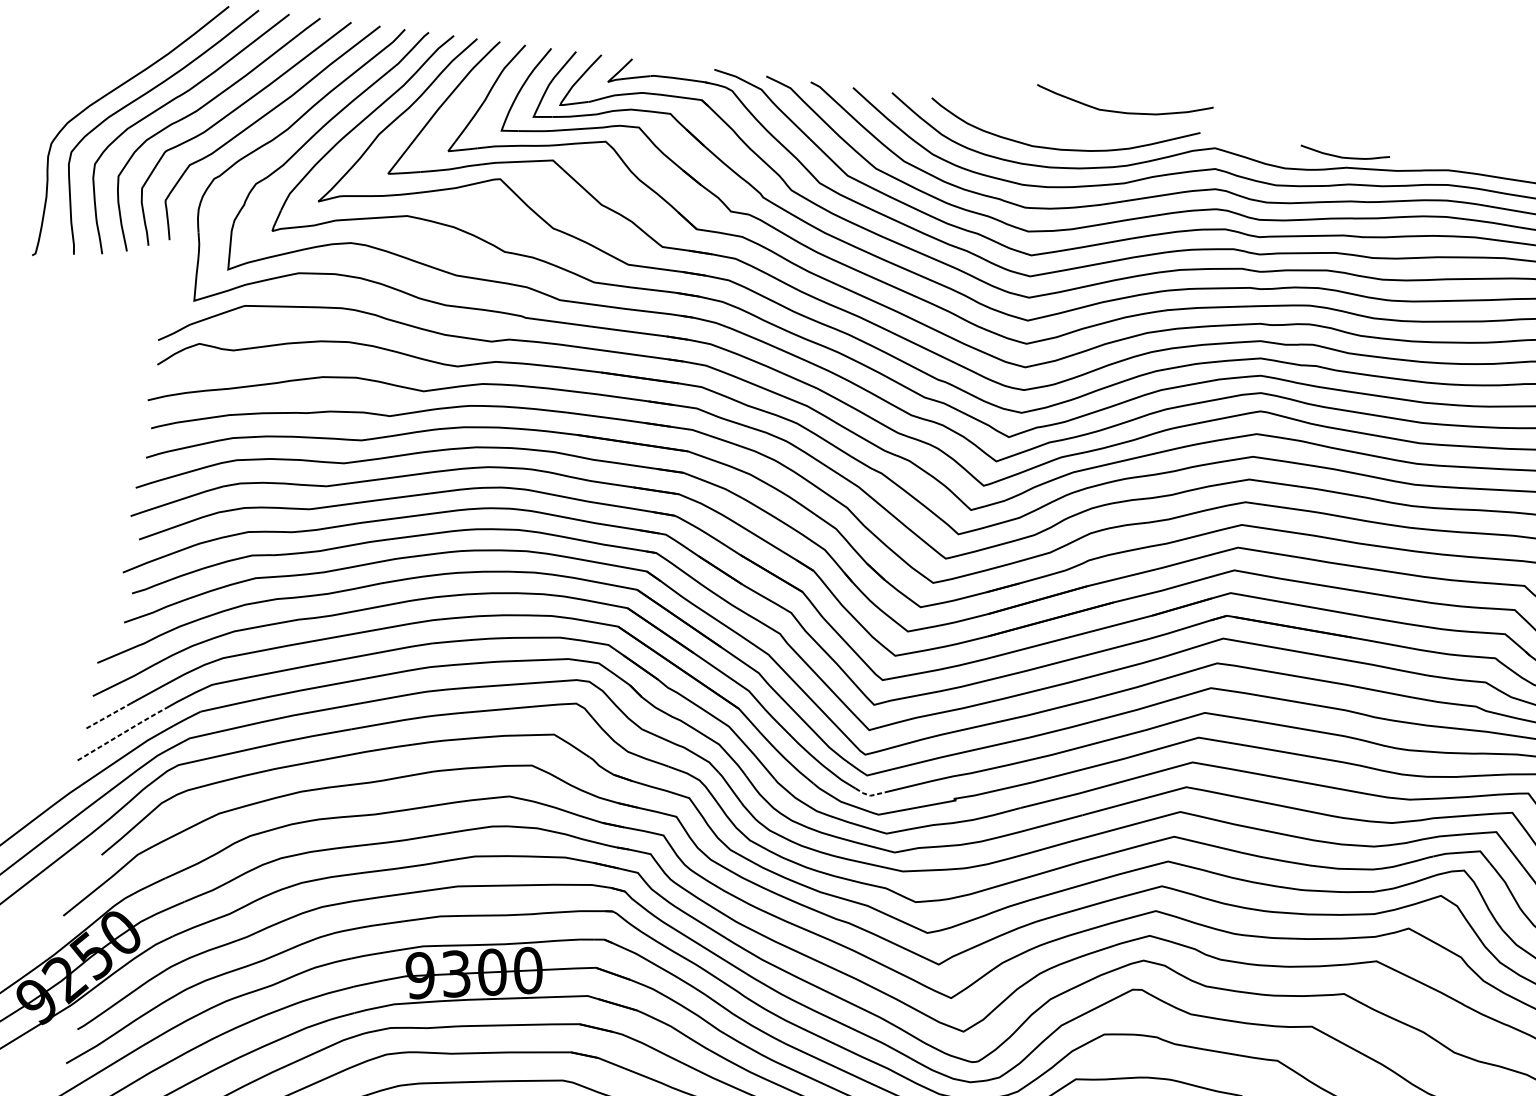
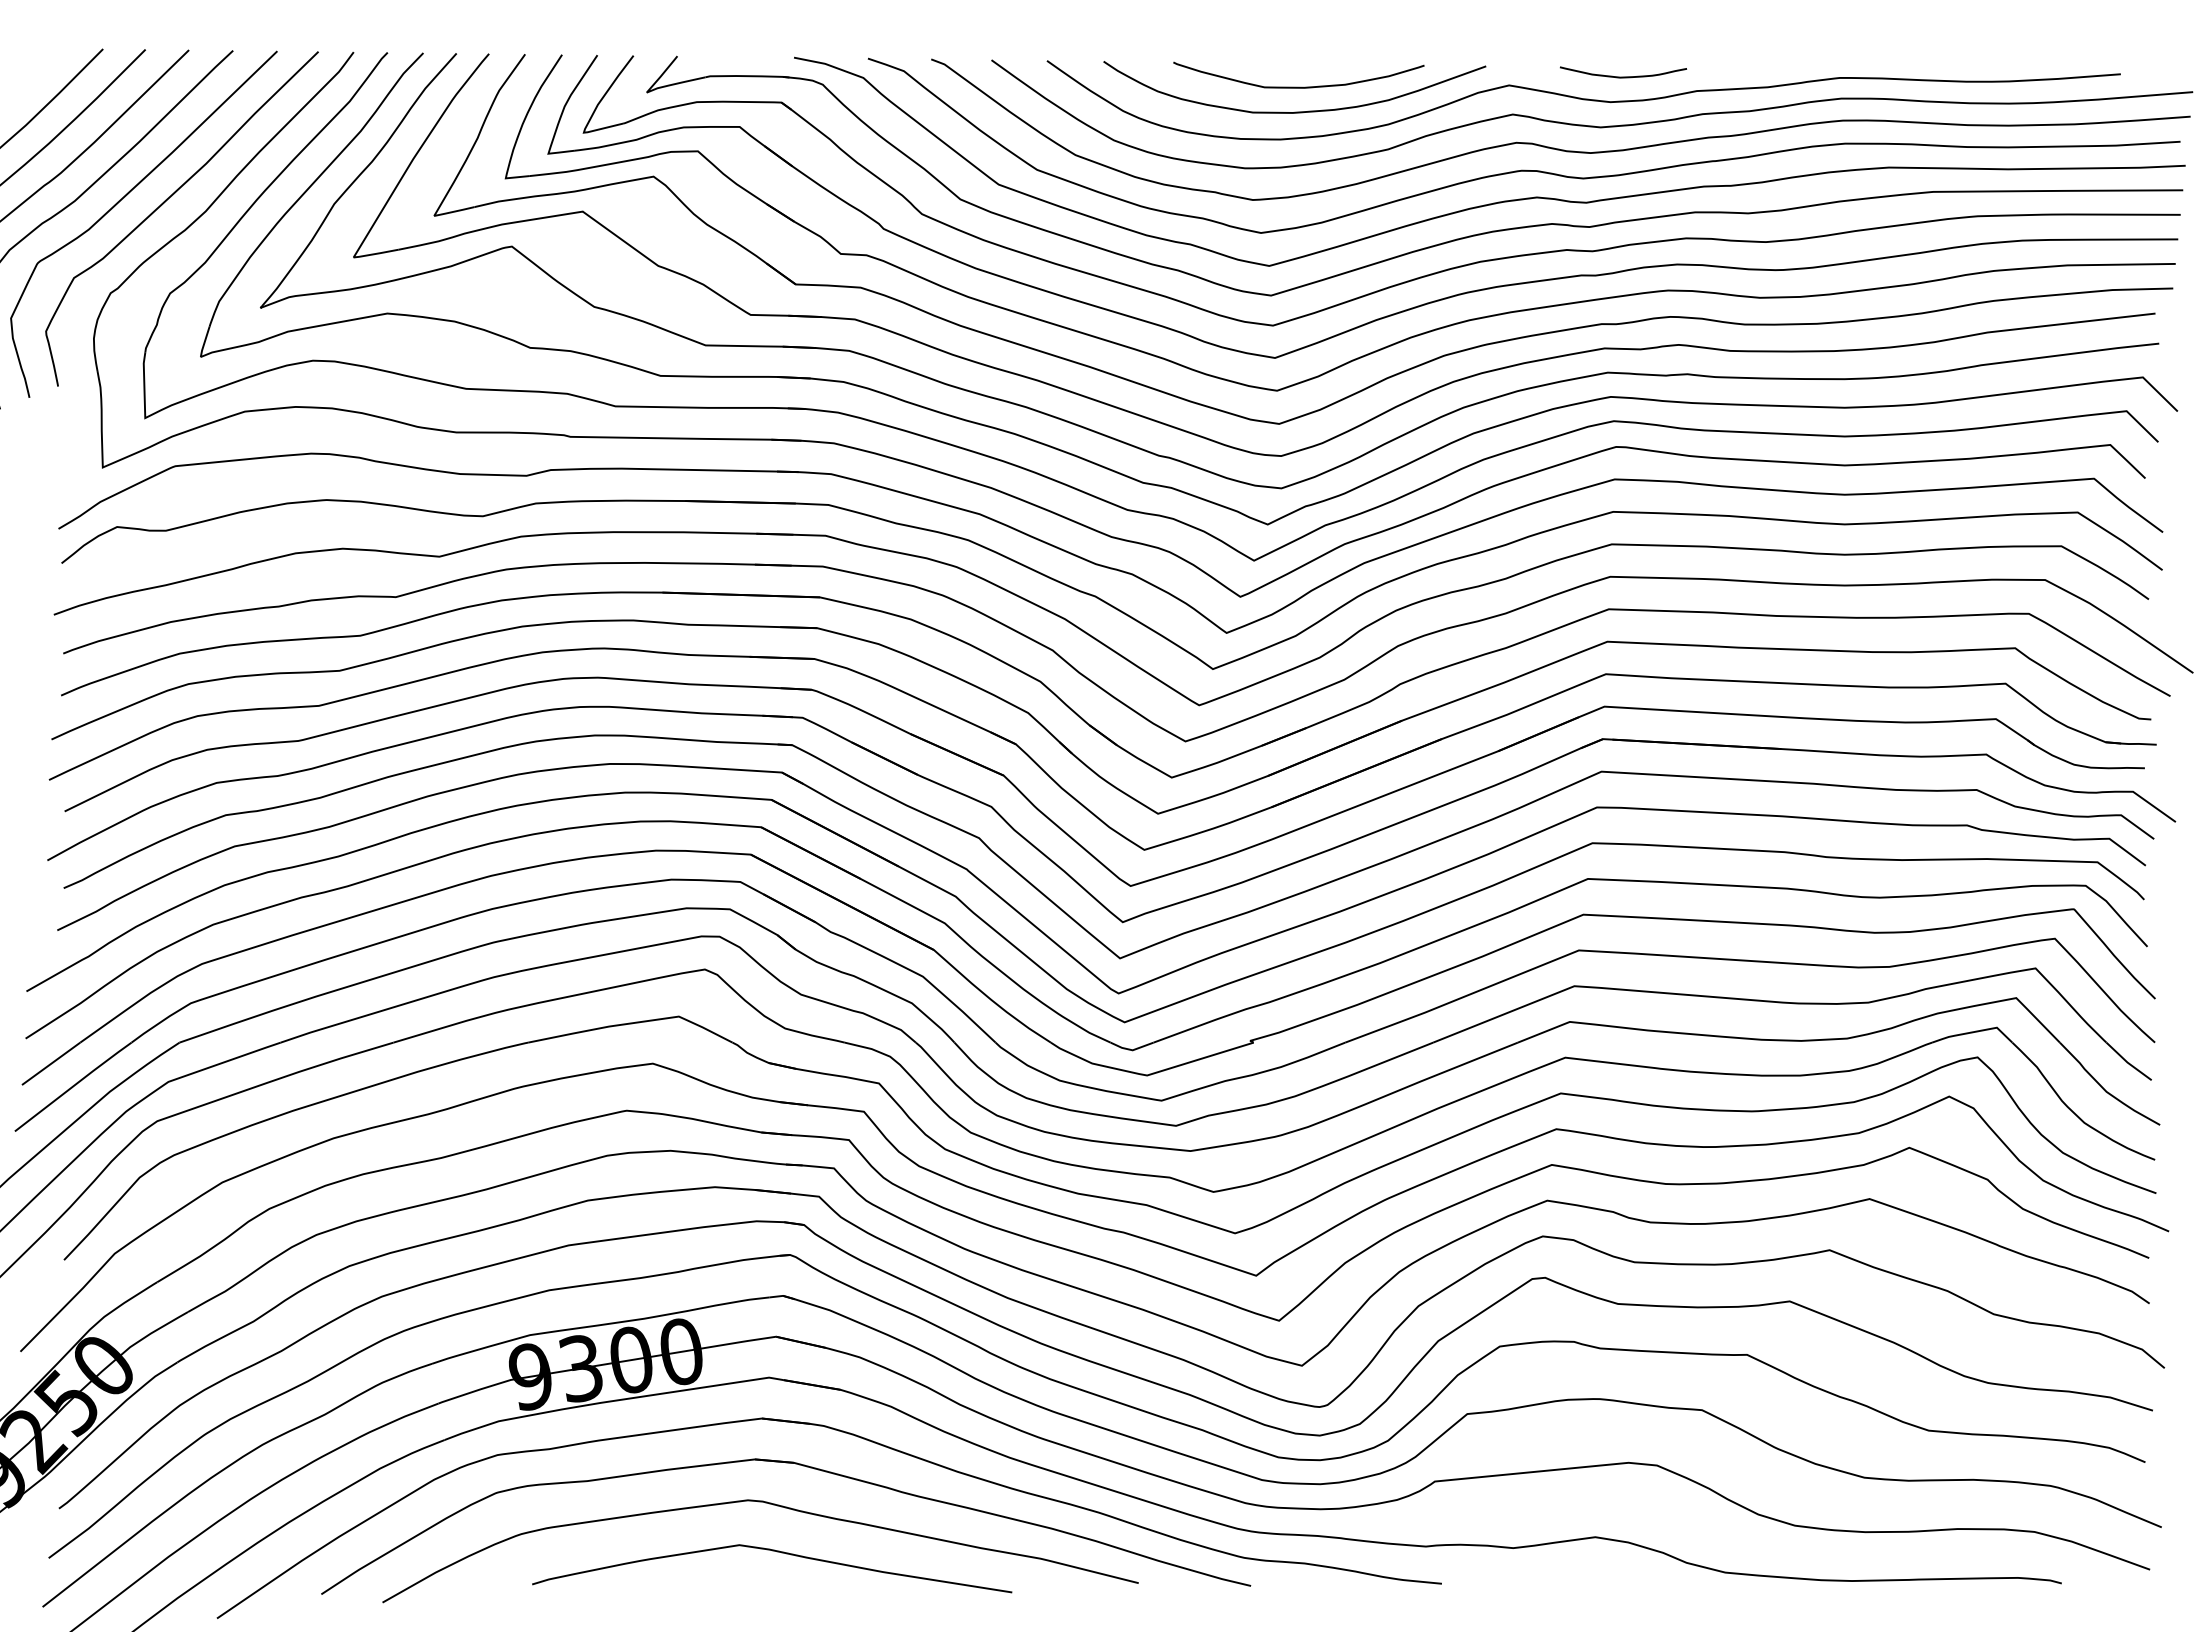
curve: (1123, 111) -> (1298, 86), moved
curve: (1344, 157) -> (1623, 76), moved
line: (108, 715) -> (51, 1063), dashed -> solid
line: (123, 733) -> (74, 1085), dashed -> solid
line: (870, 795) -> (1132, 1050), dashed -> solid

